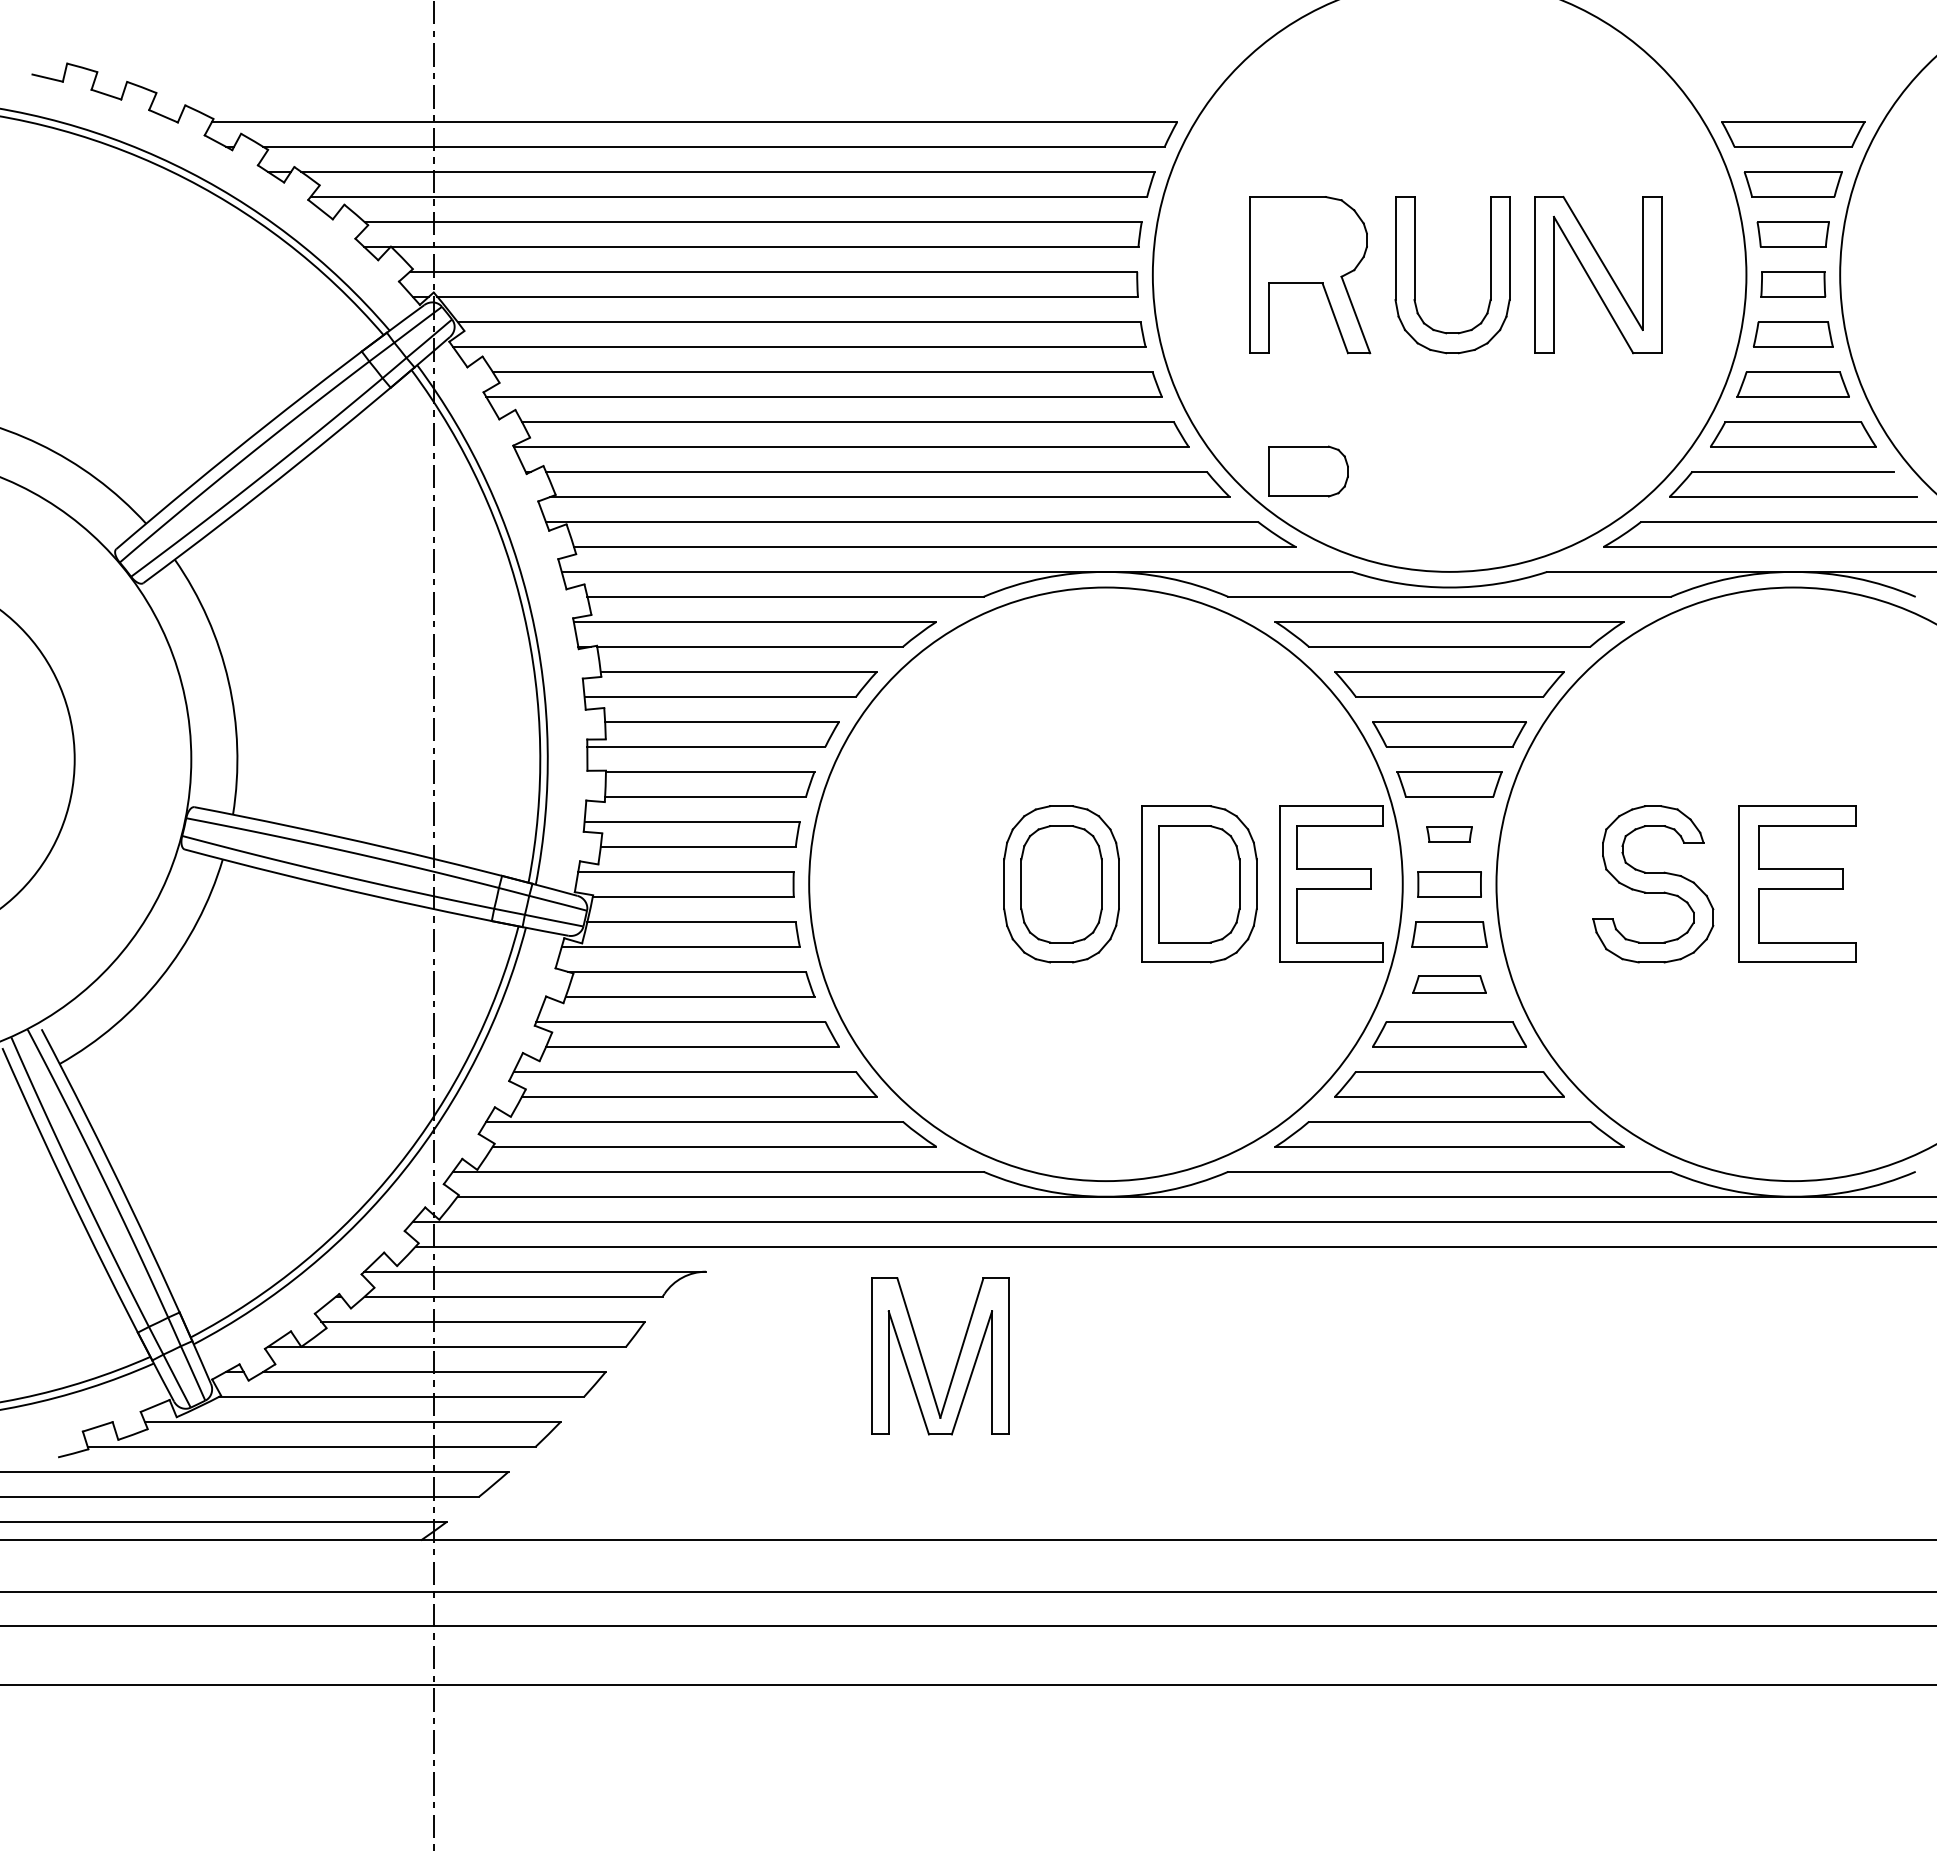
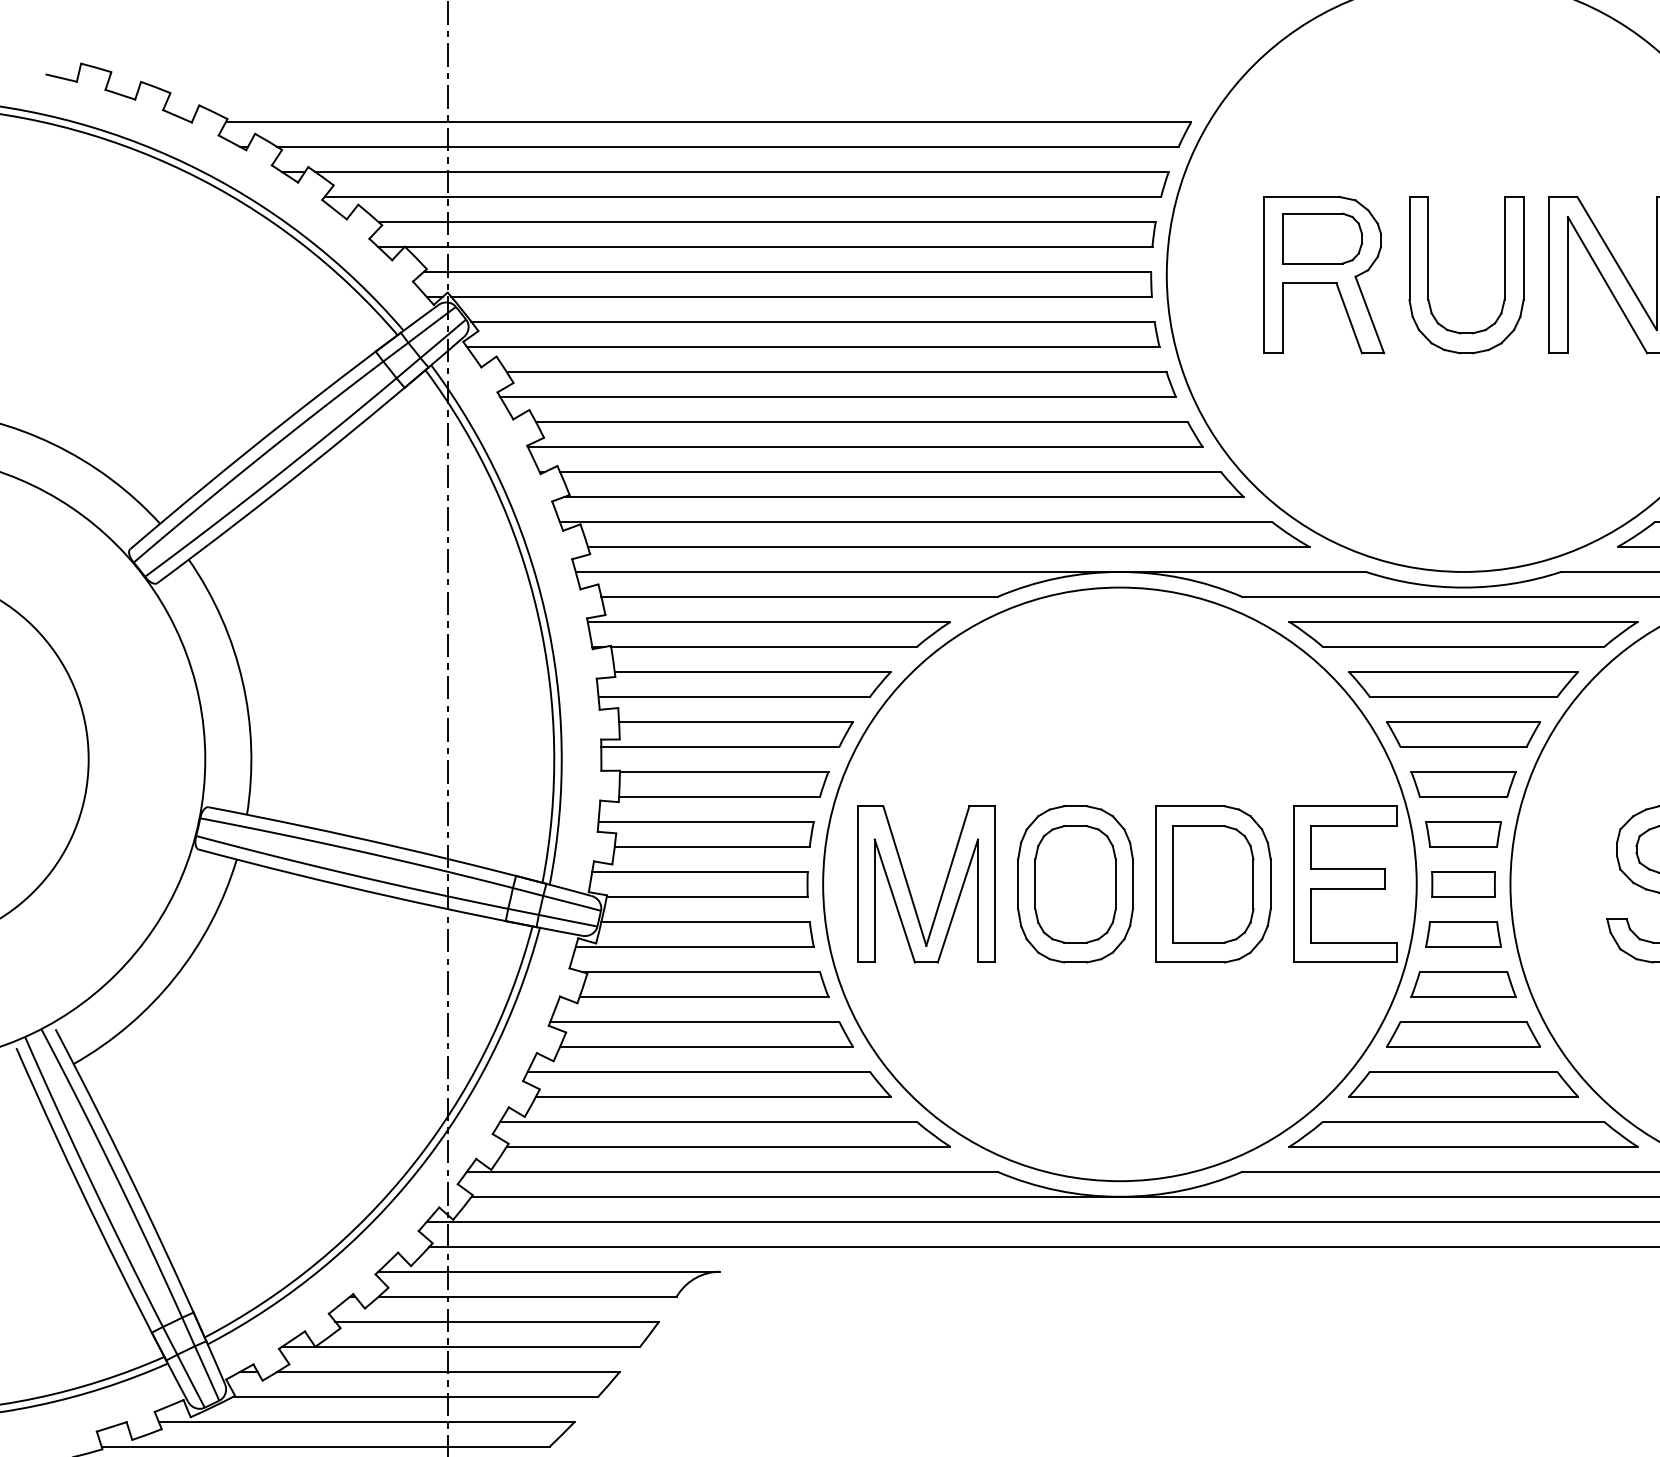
part: (1308, 471) -> (1322, 238), moved
part: (1449, 834) -> (1463, 834), size x1.67
part: (1449, 984) -> (1463, 984), size x1.43
part: (956, 1361) -> (942, 889), moved

